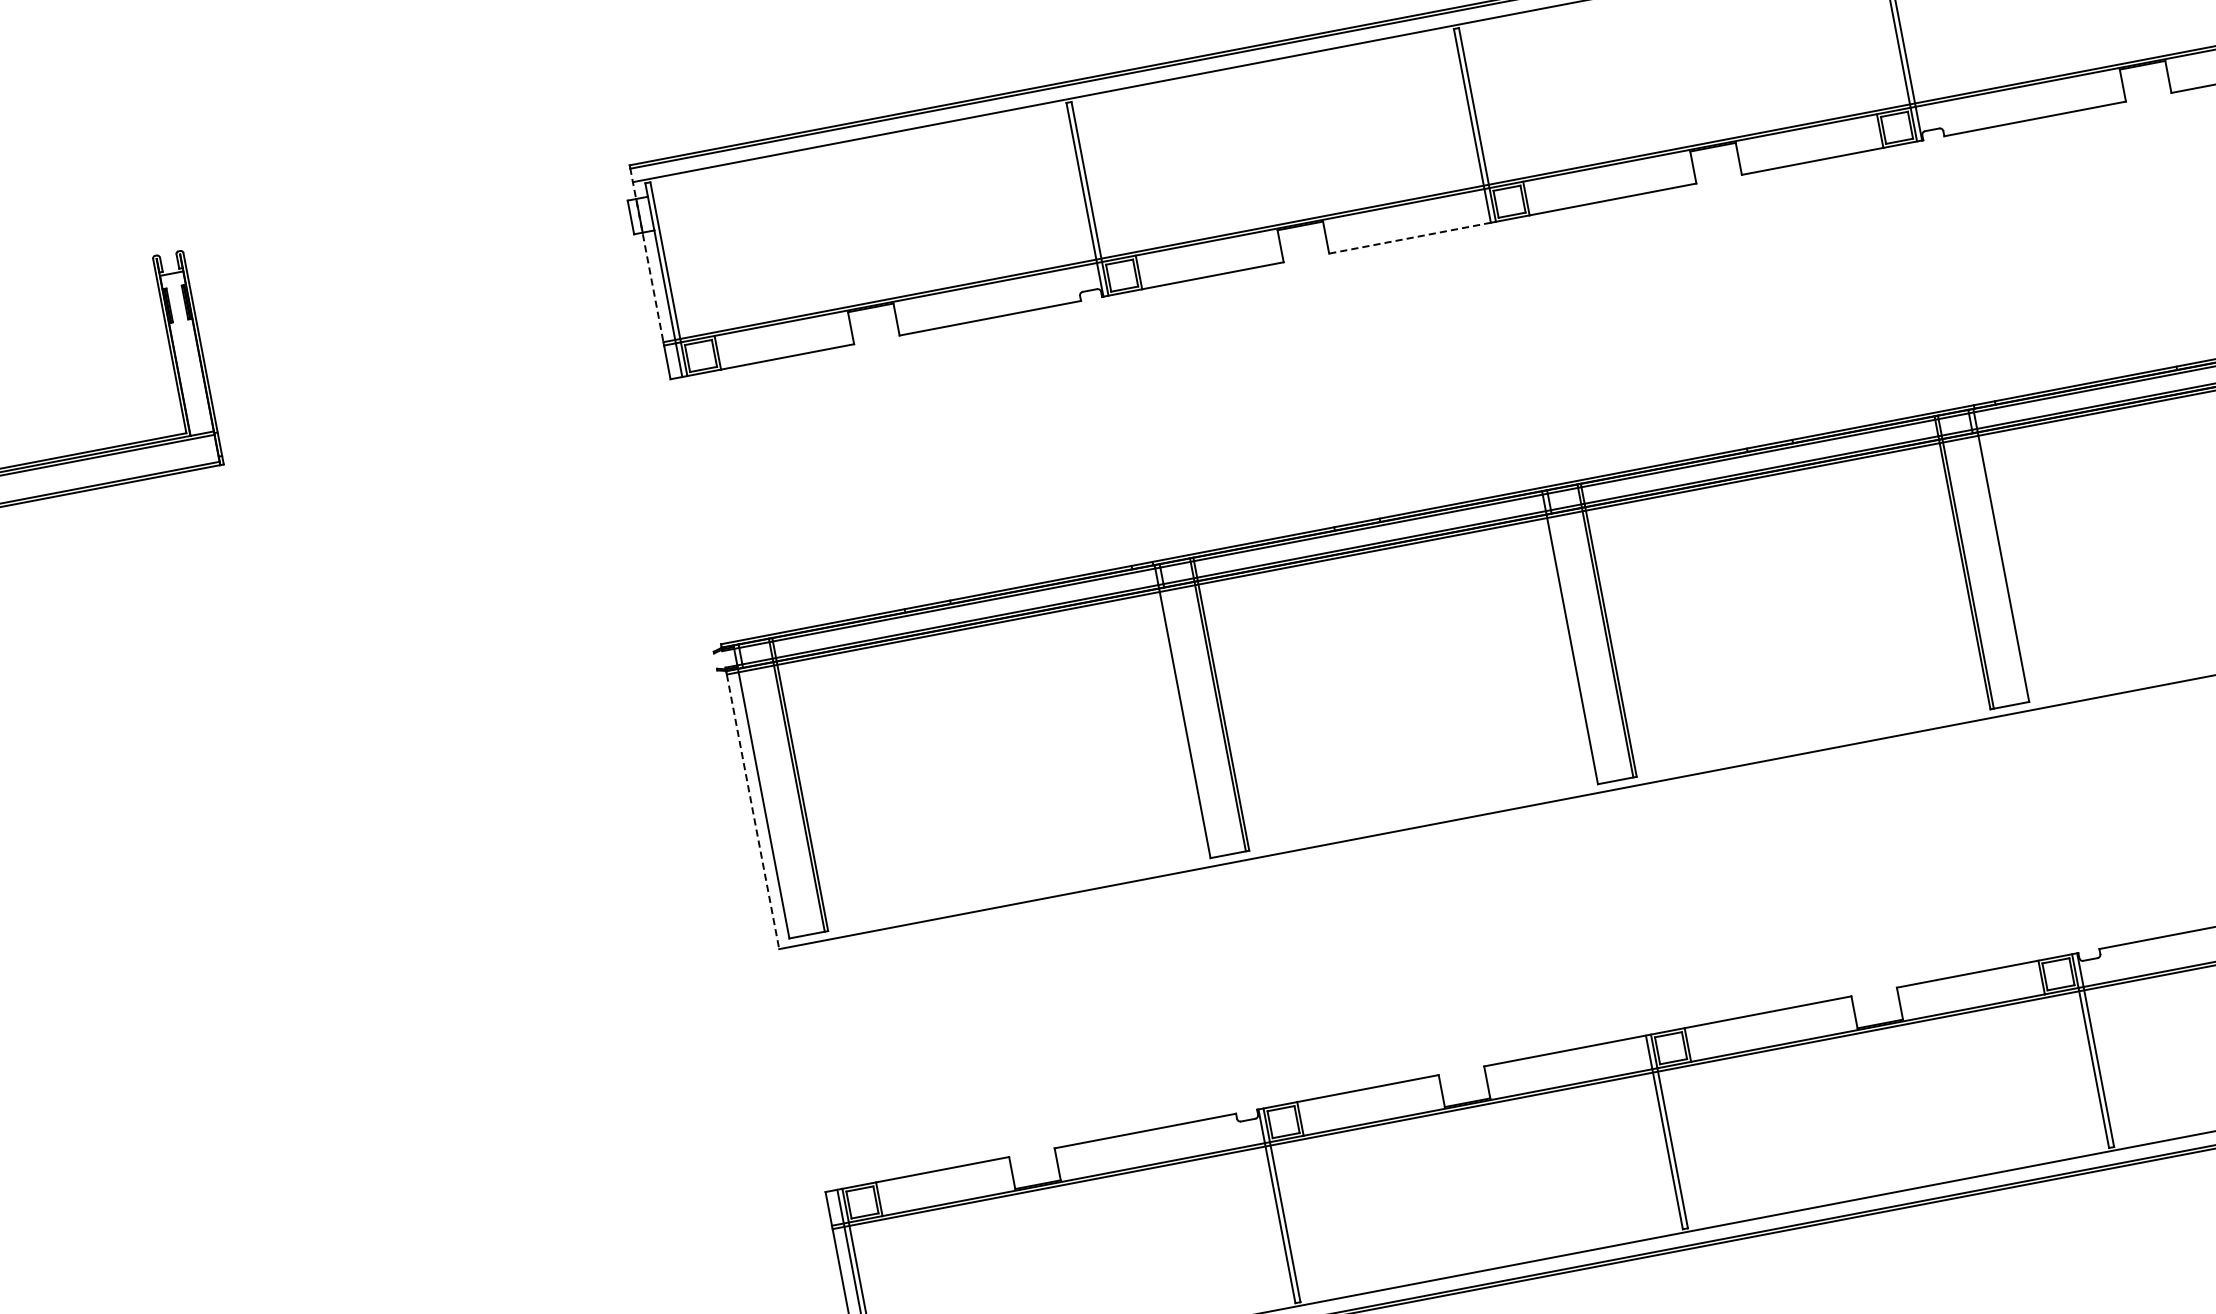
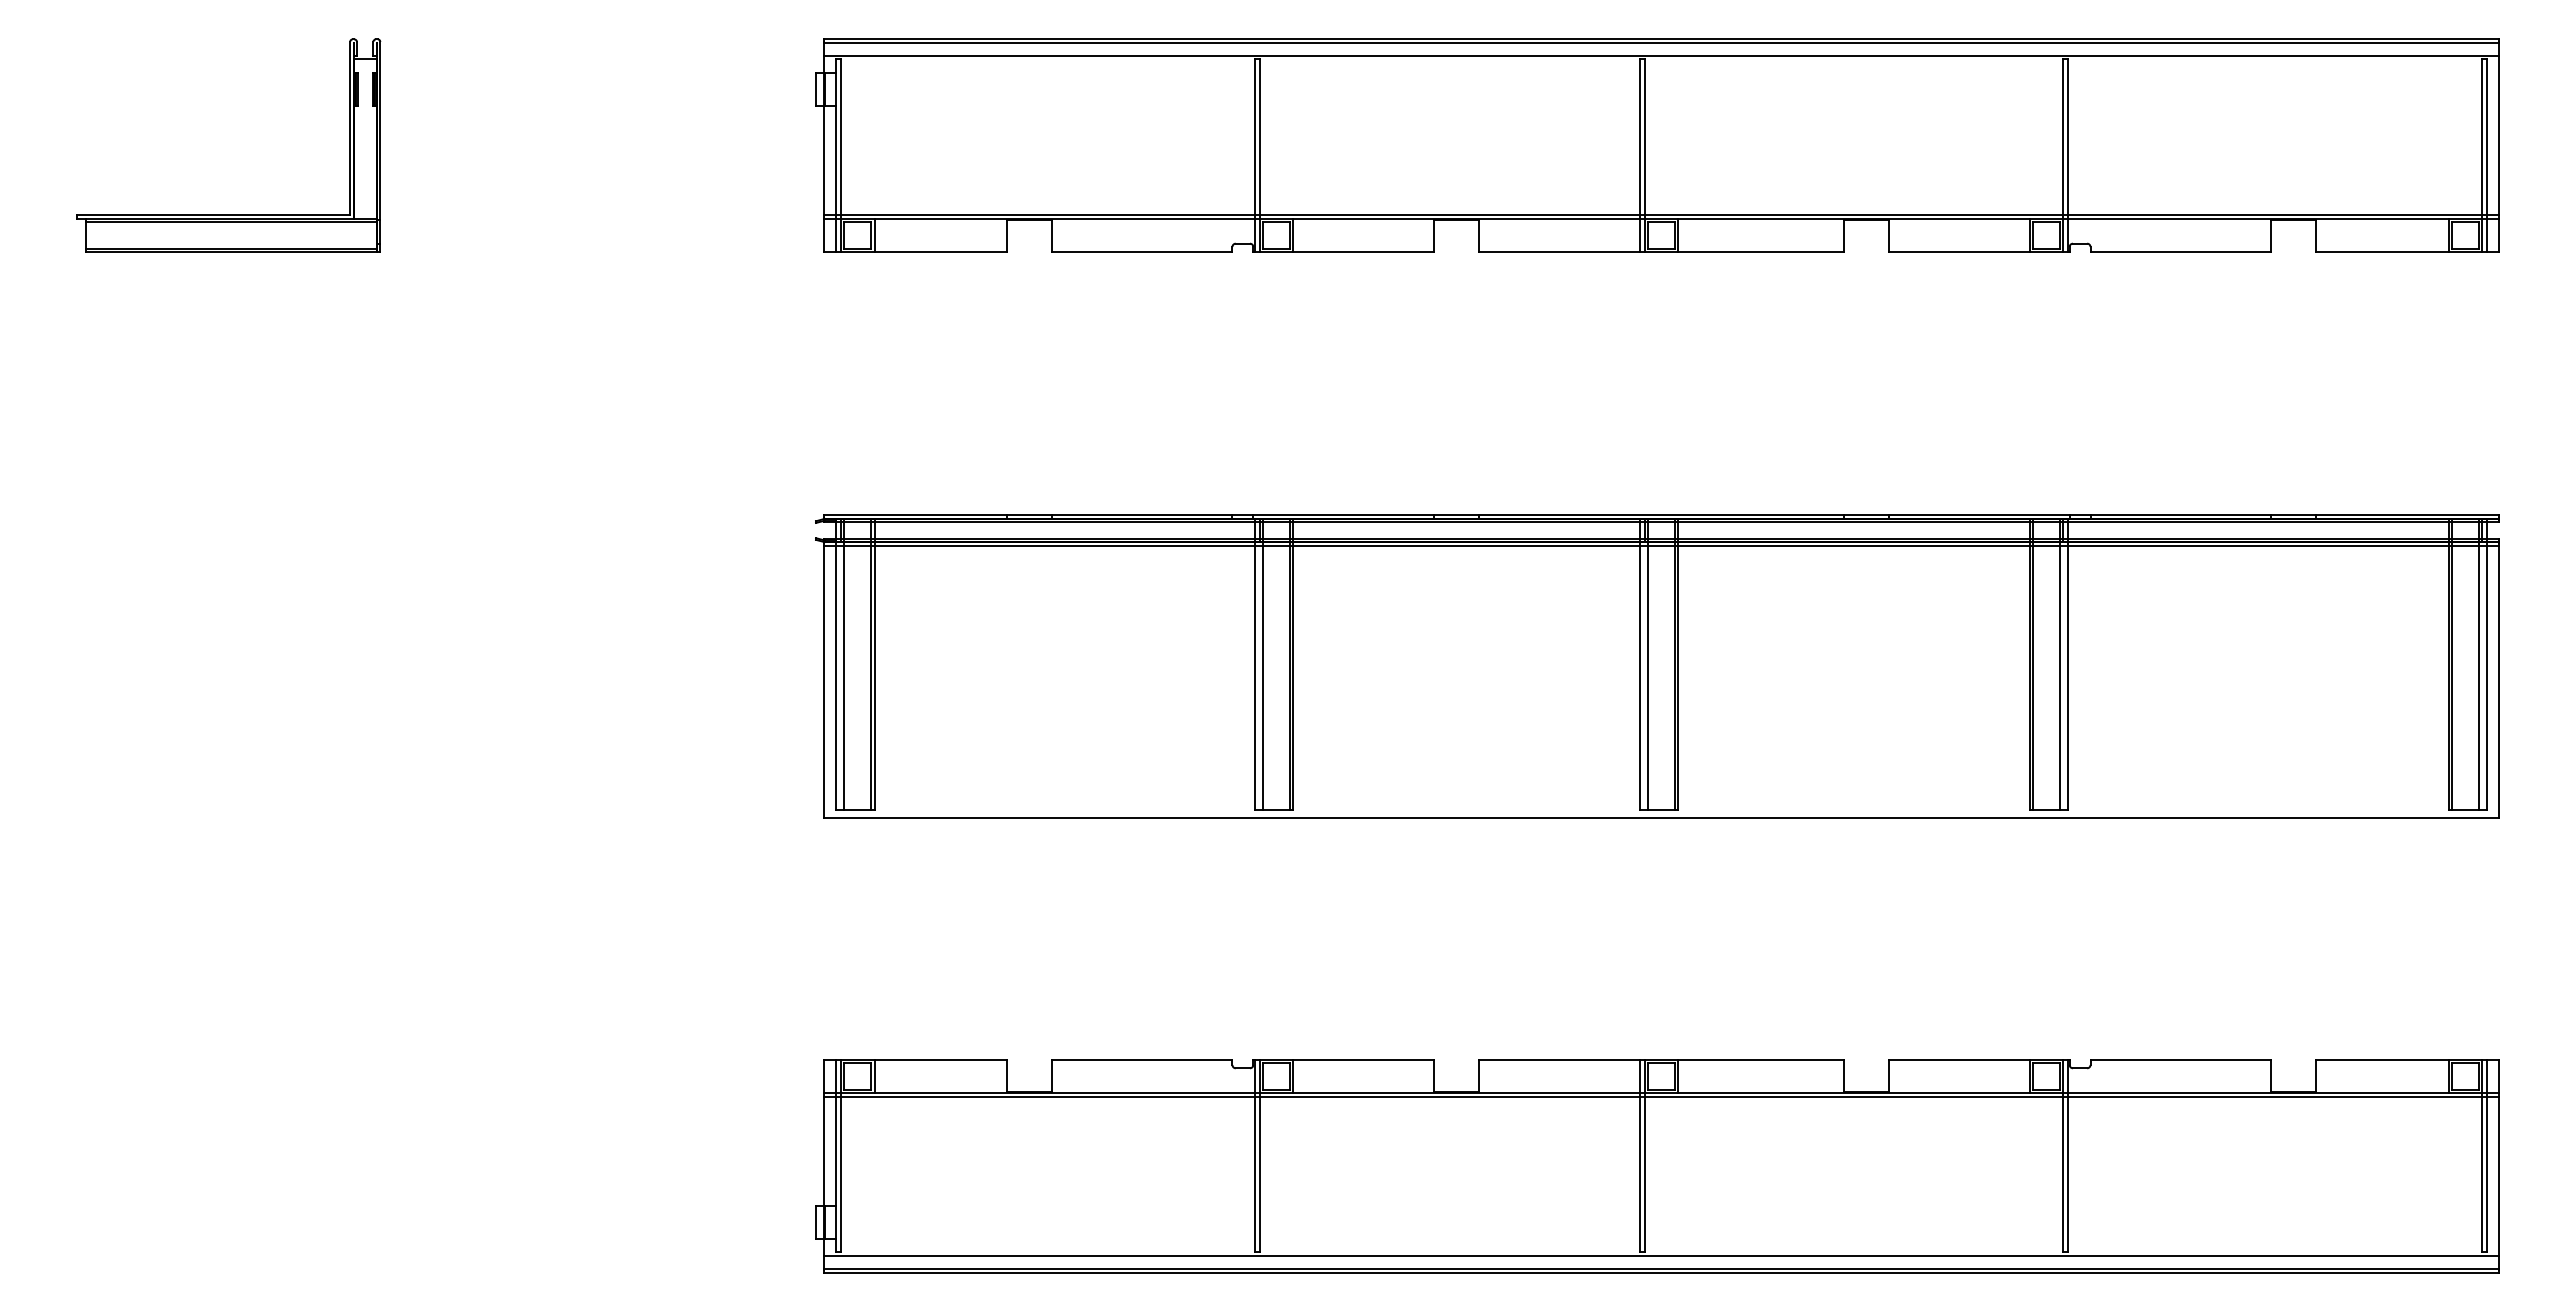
line: (1410, 238) -> (1559, 252), dashed -> solid
line: (646, 254) -> (824, 128), dashed -> solid
line: (1993, 556) -> (2060, 664), added
line: (1578, 636) -> (1648, 664), added
line: (1191, 709) -> (1263, 664), added
line: (769, 790) -> (844, 664), added
line: (753, 812) -> (824, 682), dashed -> solid

